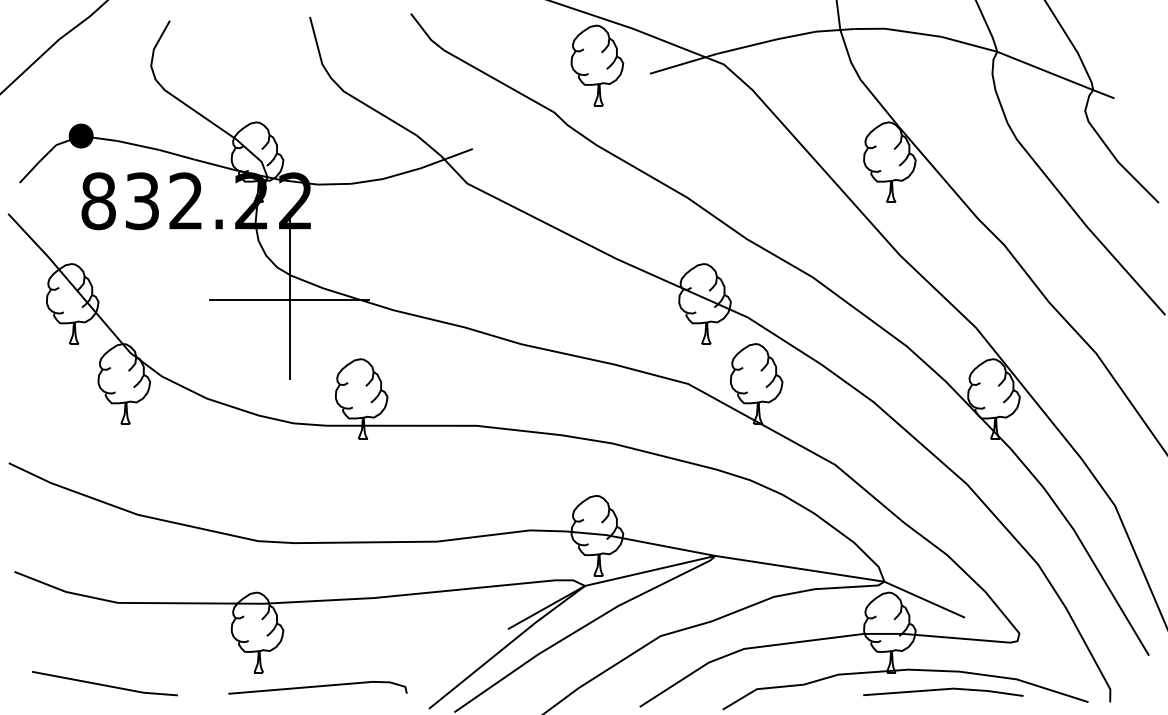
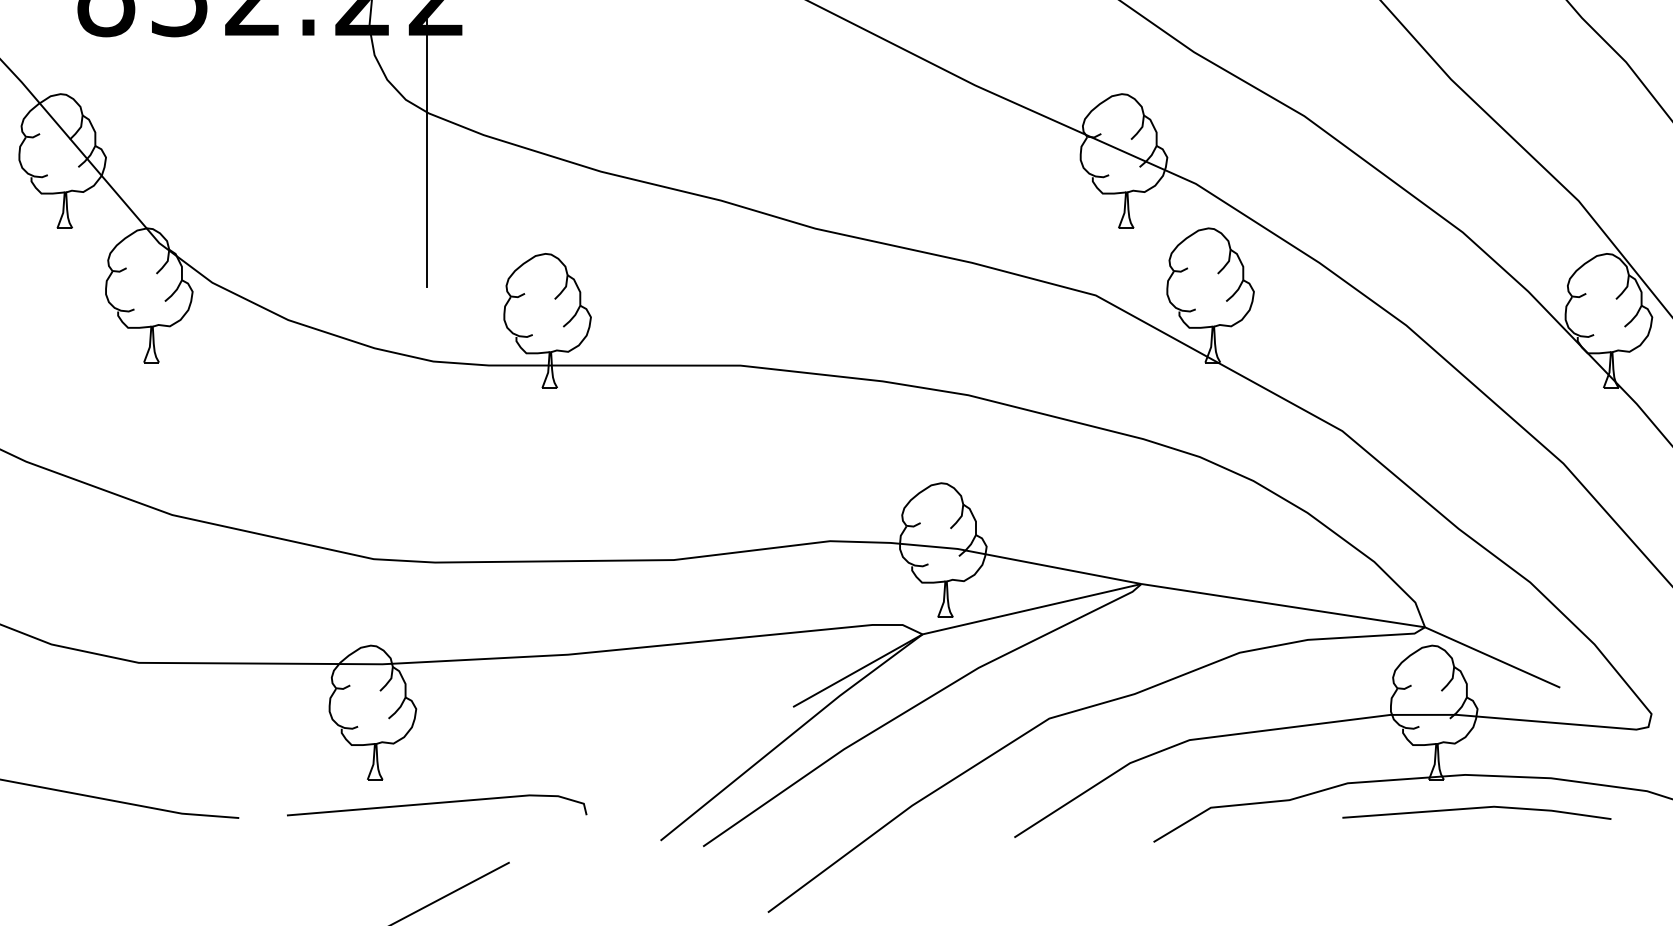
line: (289, 299) -> (426, 153), removed
line: (317, 687) -> (436, 804), moved
line: (943, 690) -> (1477, 809), moved

